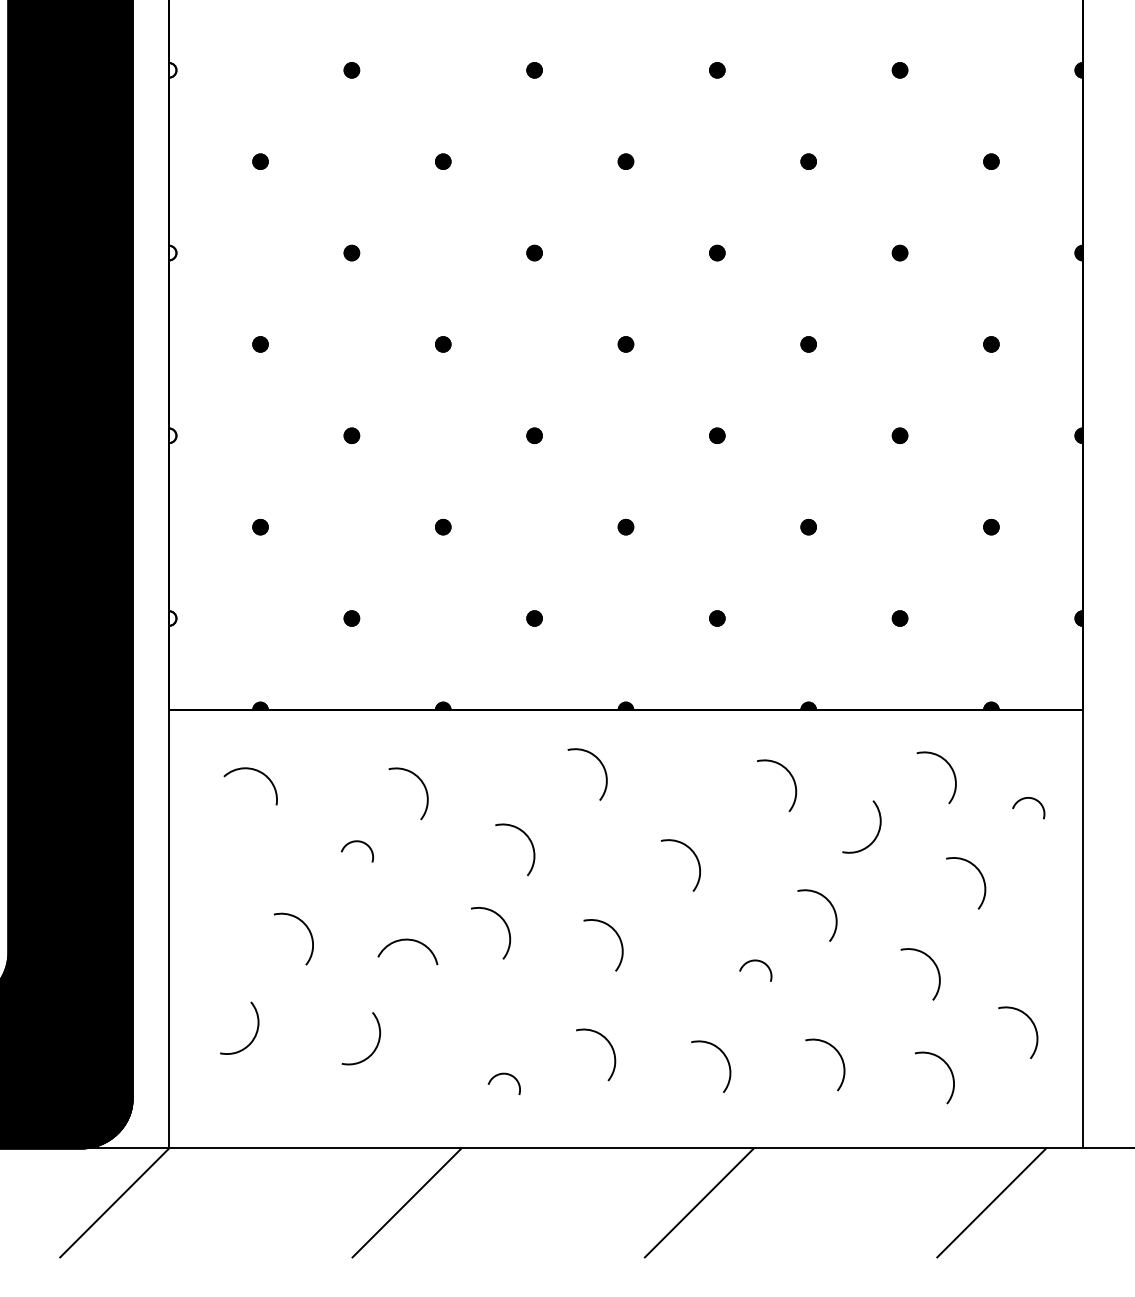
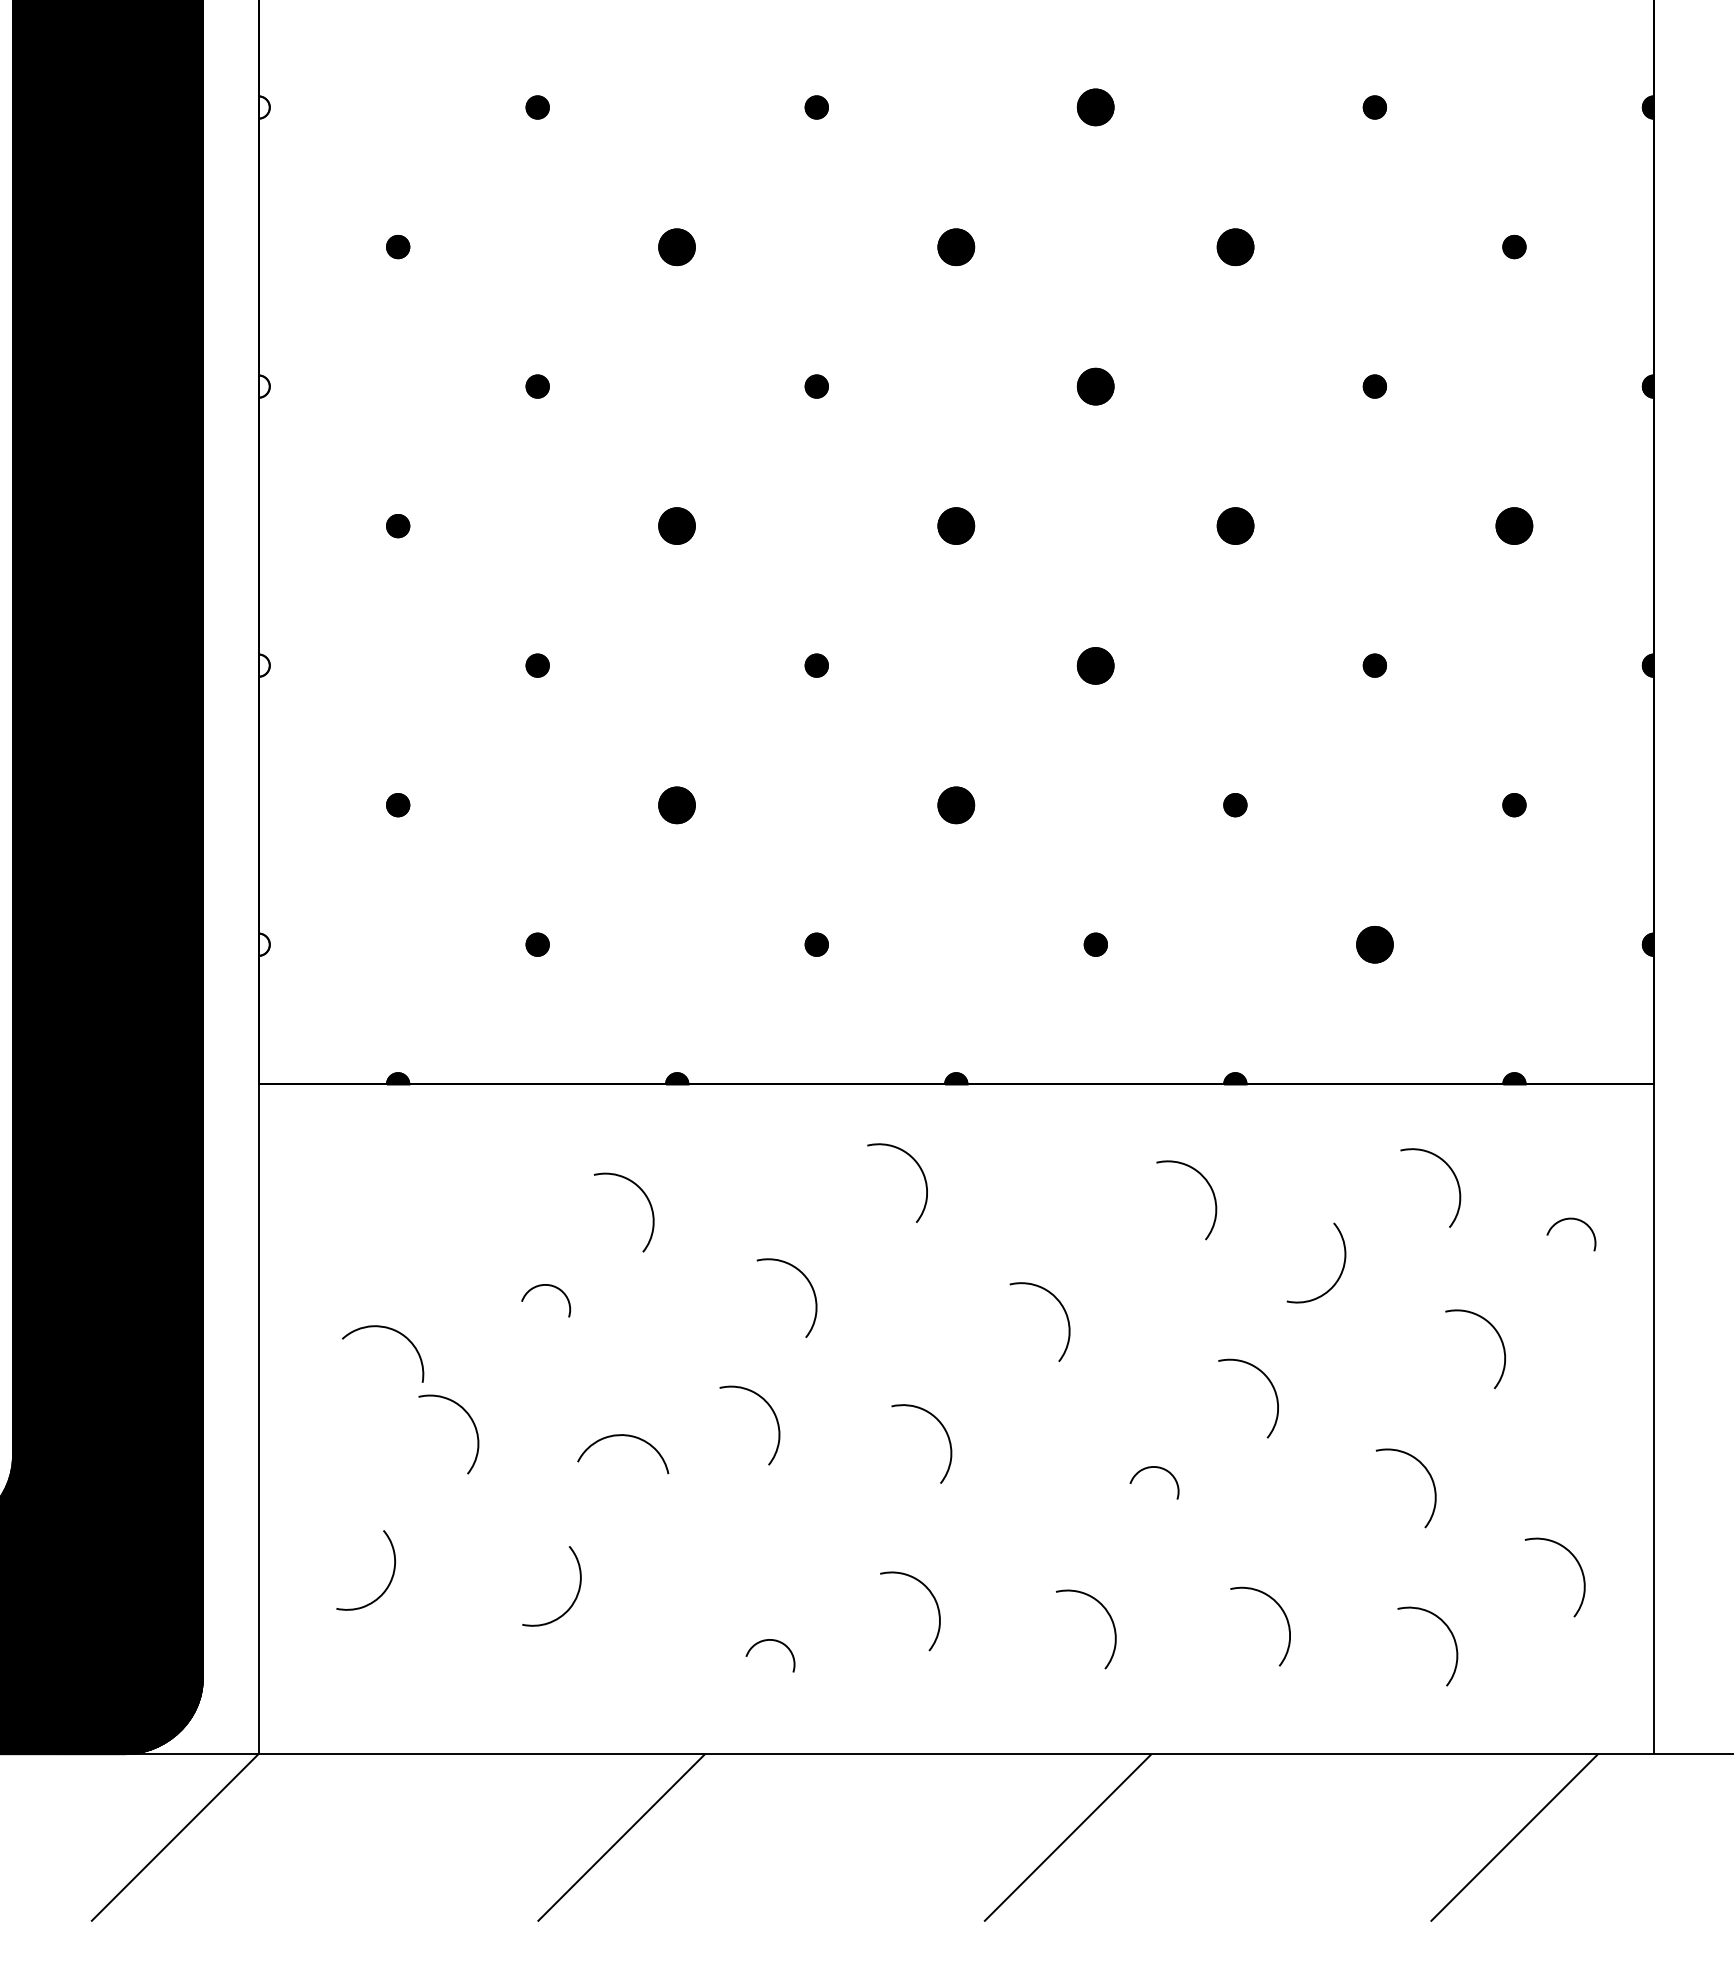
part: (717, 70) -> (1096, 107), size x1.6
part: (443, 161) -> (677, 246), size x1.6
part: (625, 161) -> (955, 246), size x1.6
part: (808, 161) -> (1235, 246), size x1.6
part: (717, 252) -> (1096, 385), size x1.6
part: (443, 344) -> (677, 526), size x1.6
part: (625, 344) -> (955, 526), size x1.6
part: (808, 344) -> (1235, 526), size x1.6
part: (991, 344) -> (1514, 526), size x1.6
part: (717, 435) -> (1096, 665), size x1.6
part: (443, 526) -> (677, 804), size x1.6
part: (625, 526) -> (955, 804), size x1.6
part: (899, 618) -> (1374, 944), size x1.6
curve: (258, 772) -> (395, 1332), moved

